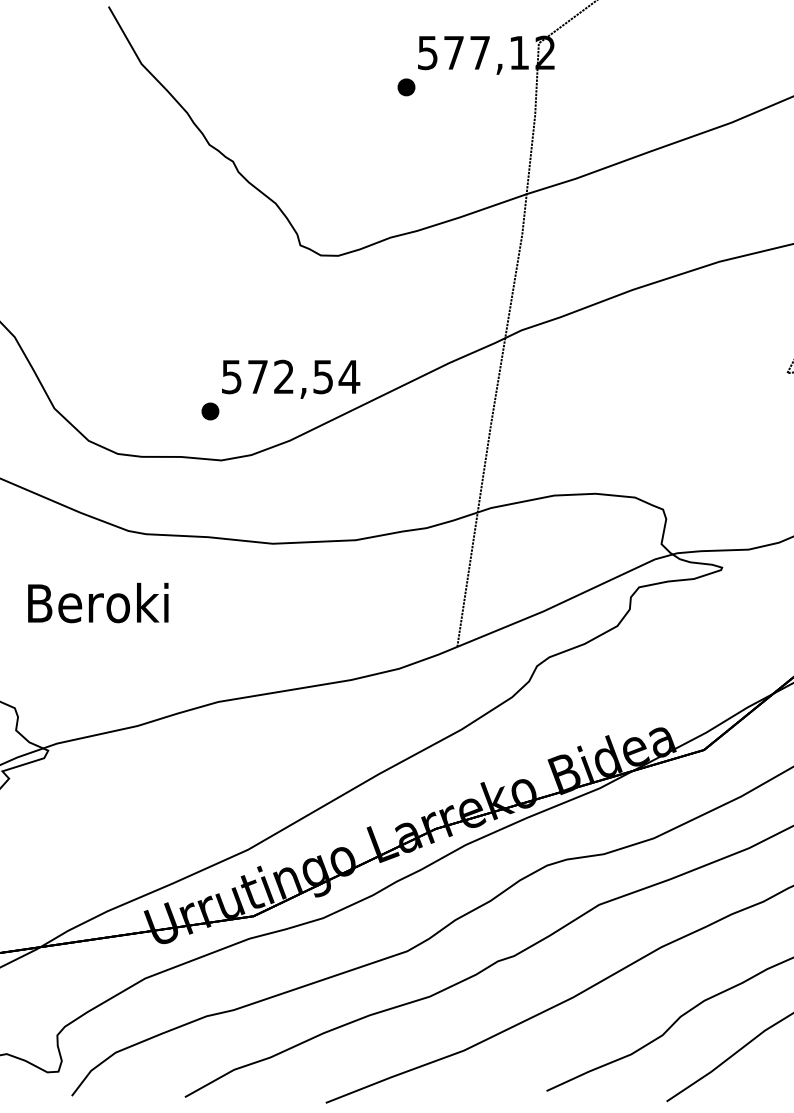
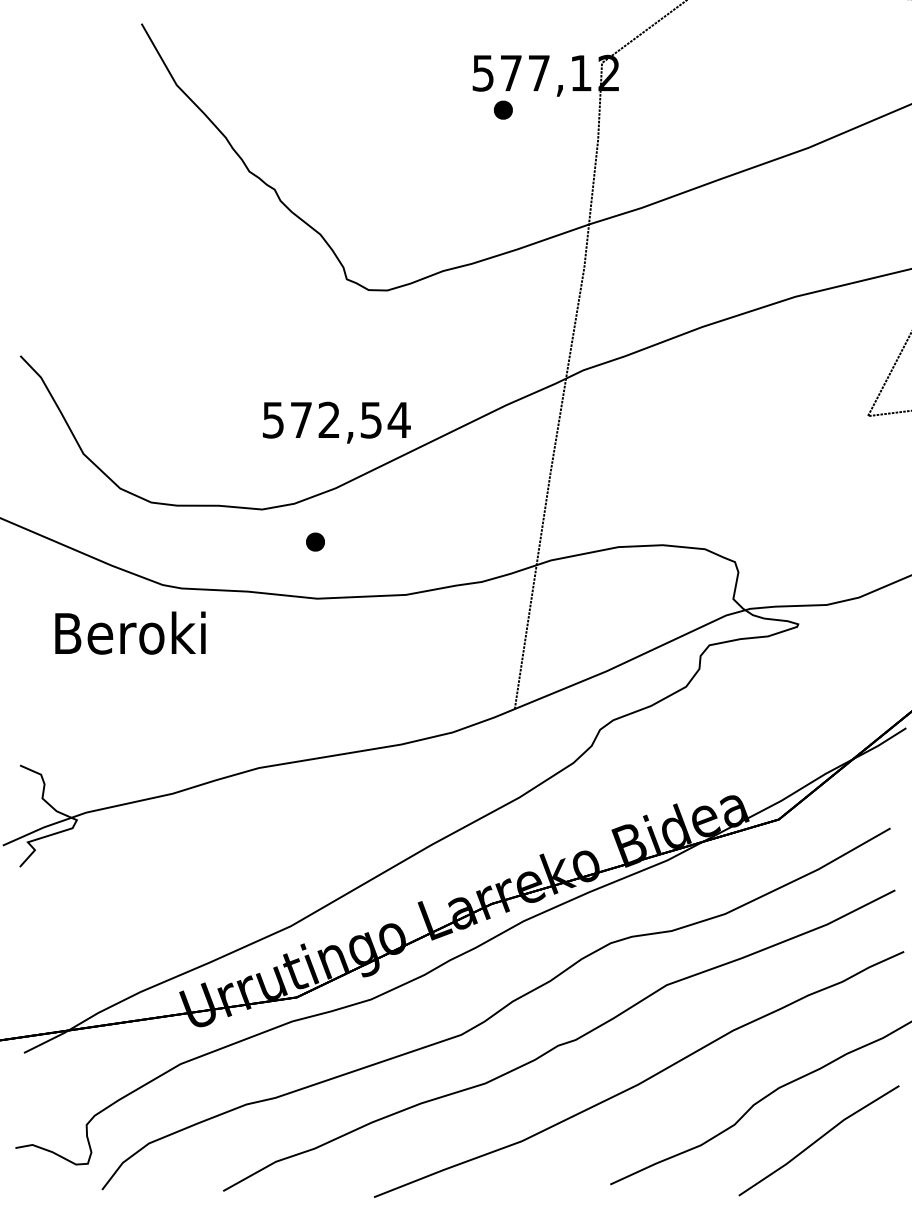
part: (406, 86) -> (503, 109), moved
part: (210, 410) -> (315, 541), moved
text: (98, 602) -> (130, 632), moved

